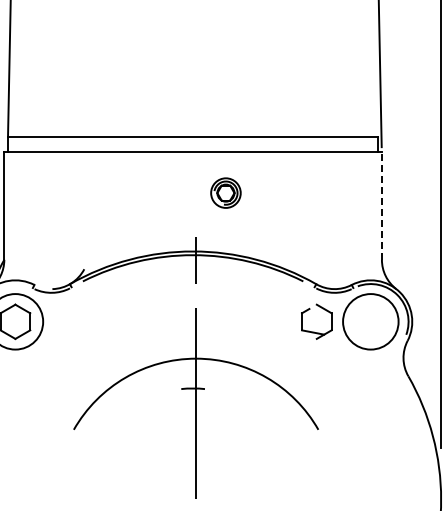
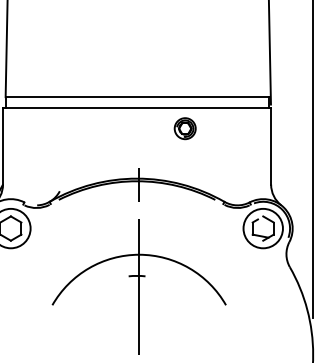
part: (225, 192) -> (184, 128), moved
line: (381, 205) -> (270, 146), dashed -> solid
part: (314, 331) -> (261, 235), moved

